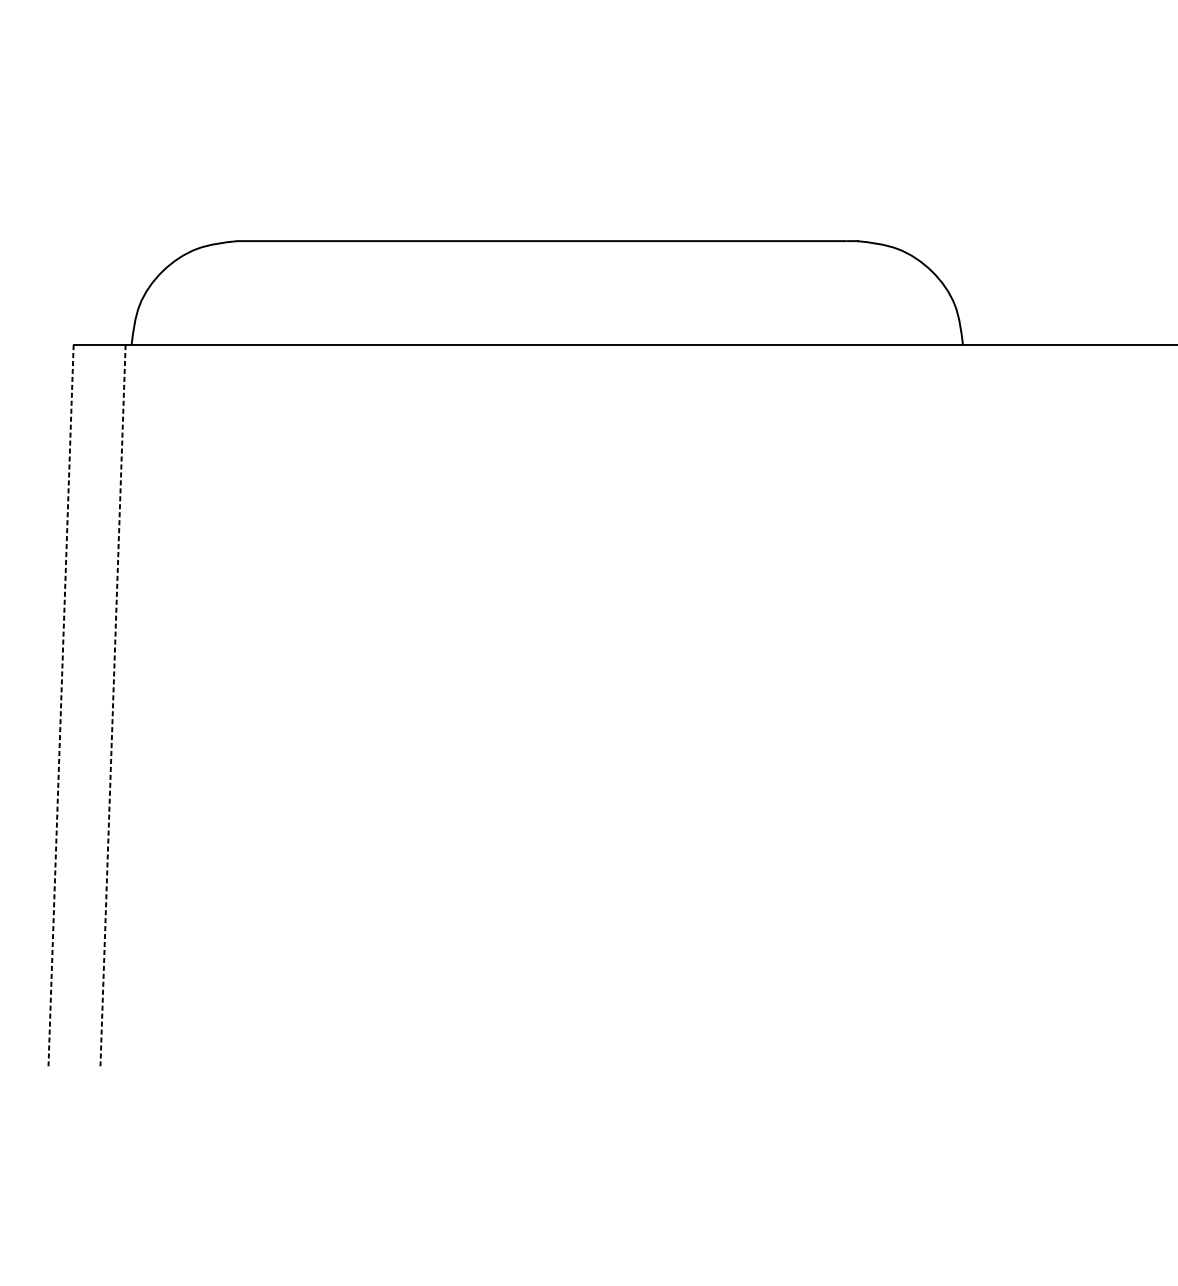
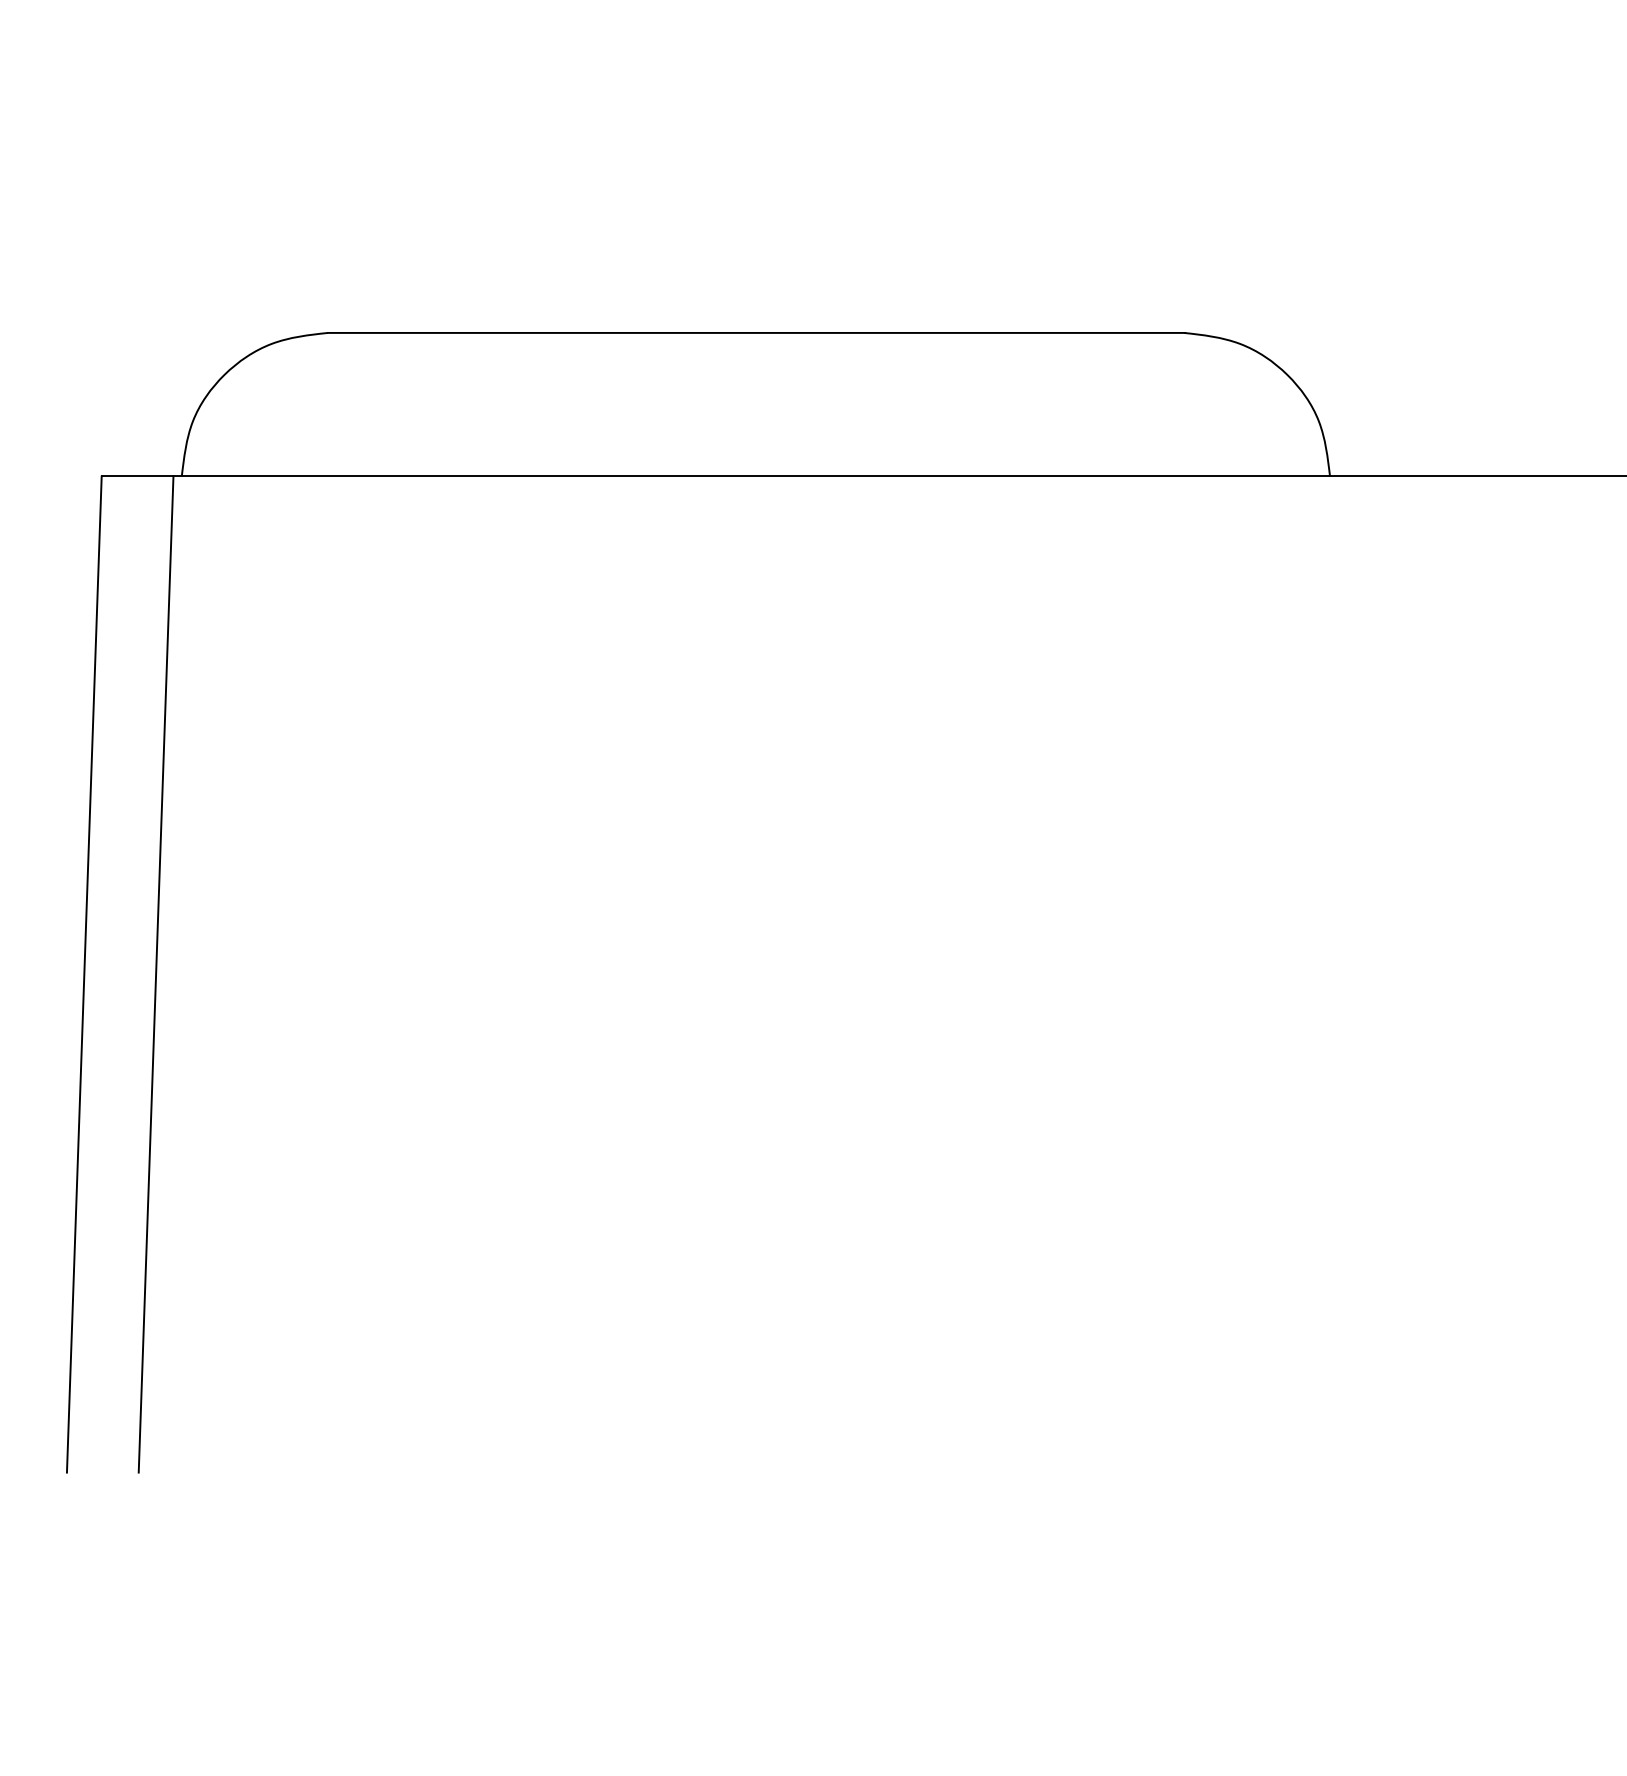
line: (61, 706) -> (84, 975), dashed -> solid
line: (113, 706) -> (156, 975), dashed -> solid

